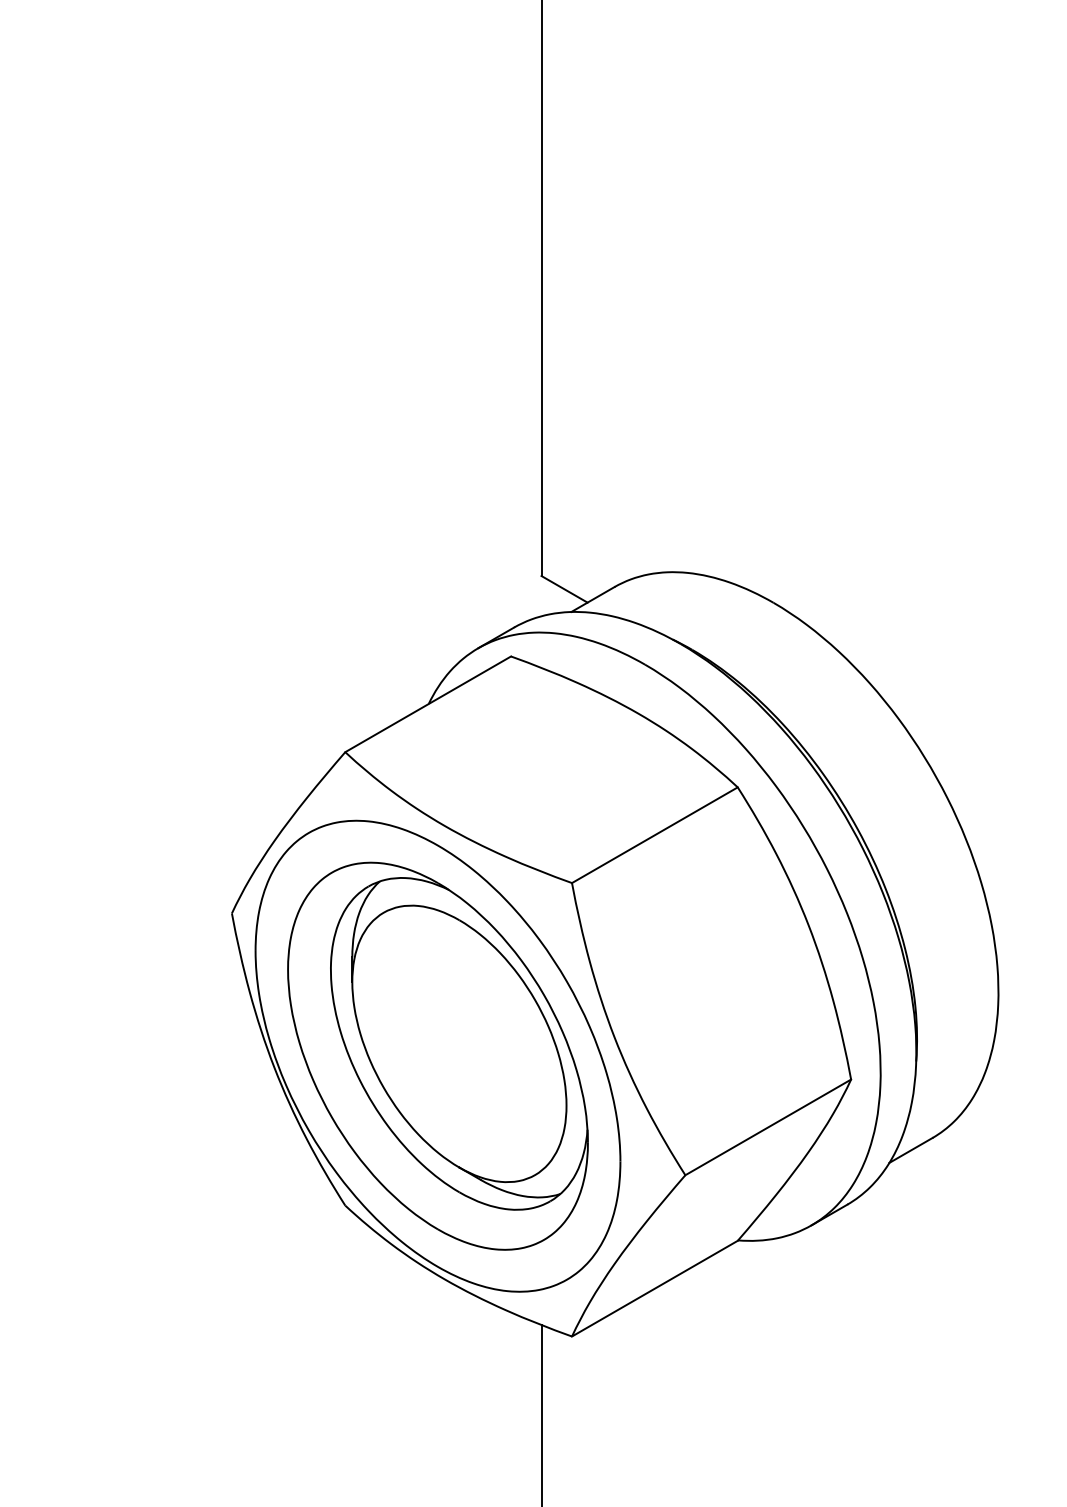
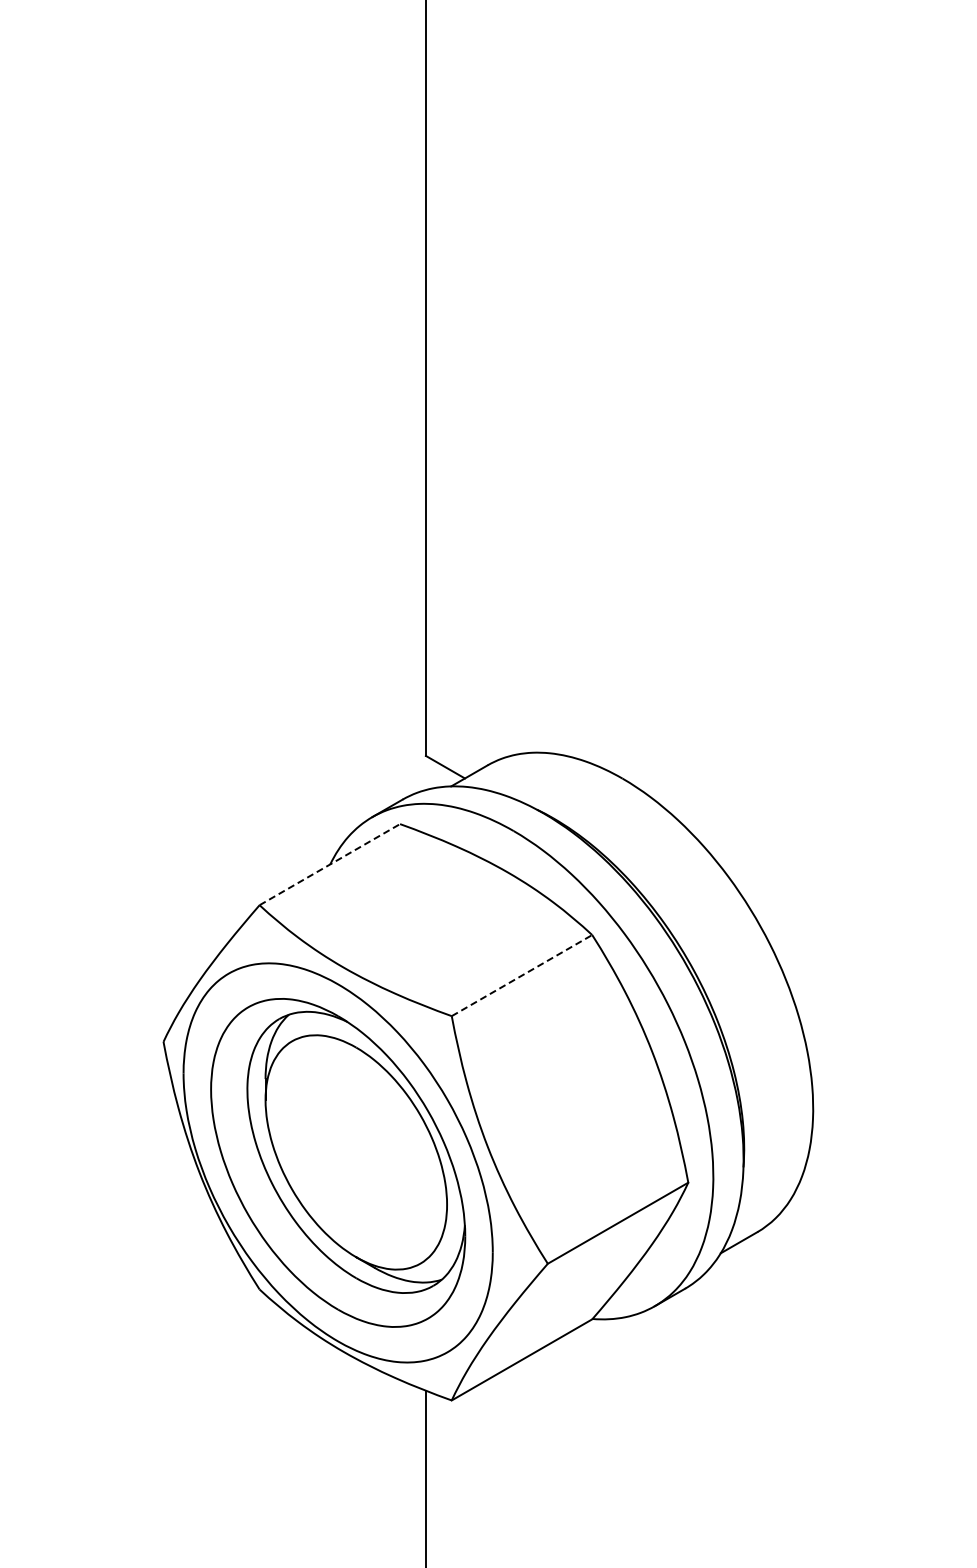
line: (428, 704) -> (330, 864), solid -> dashed
line: (655, 835) -> (522, 975), solid -> dashed

